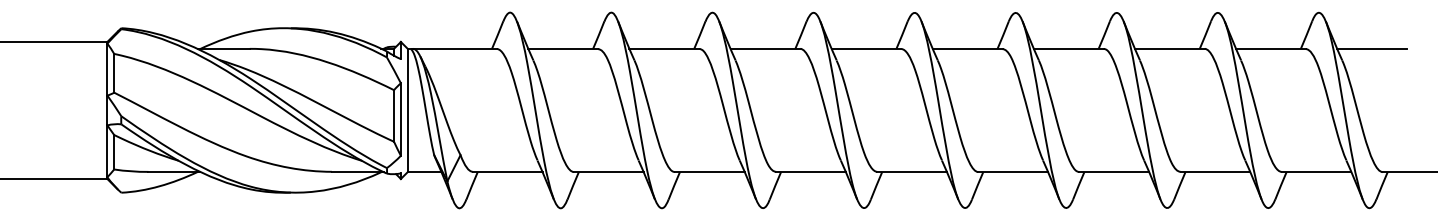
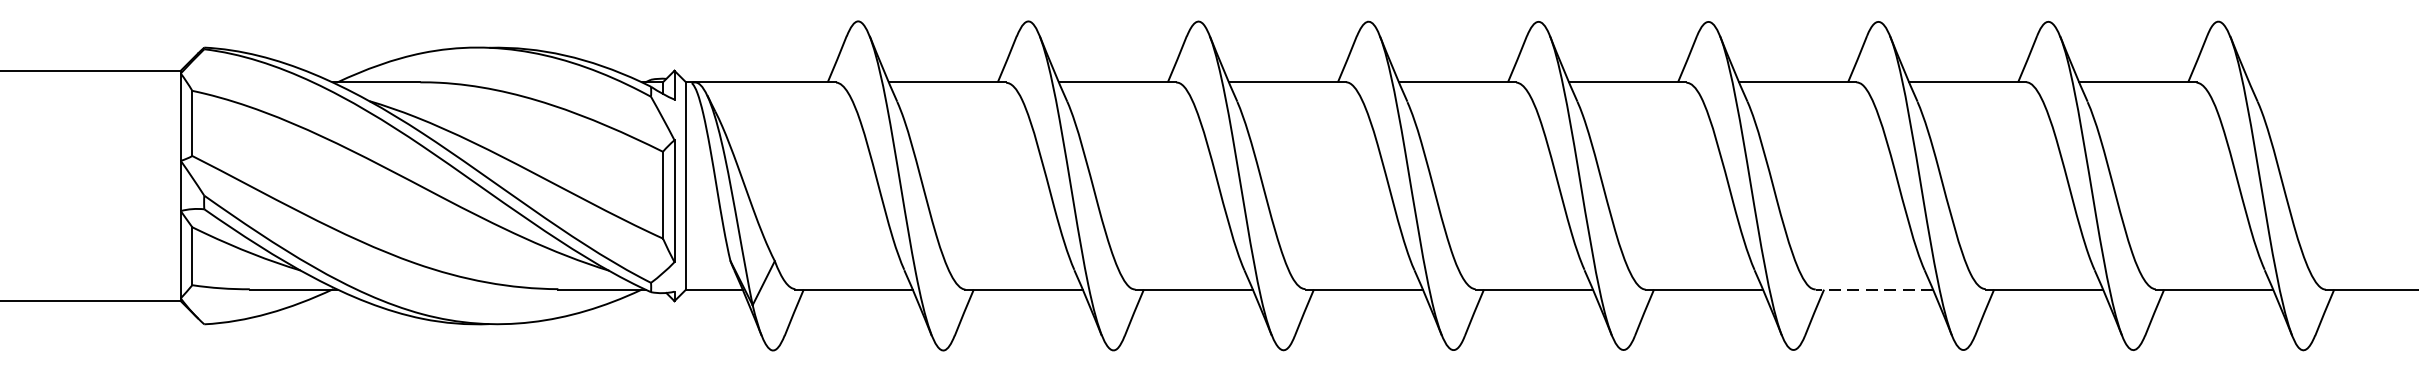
line: (1371, 48) -> (2306, 81), removed
line: (1114, 172) -> (1874, 290), solid -> dashed

